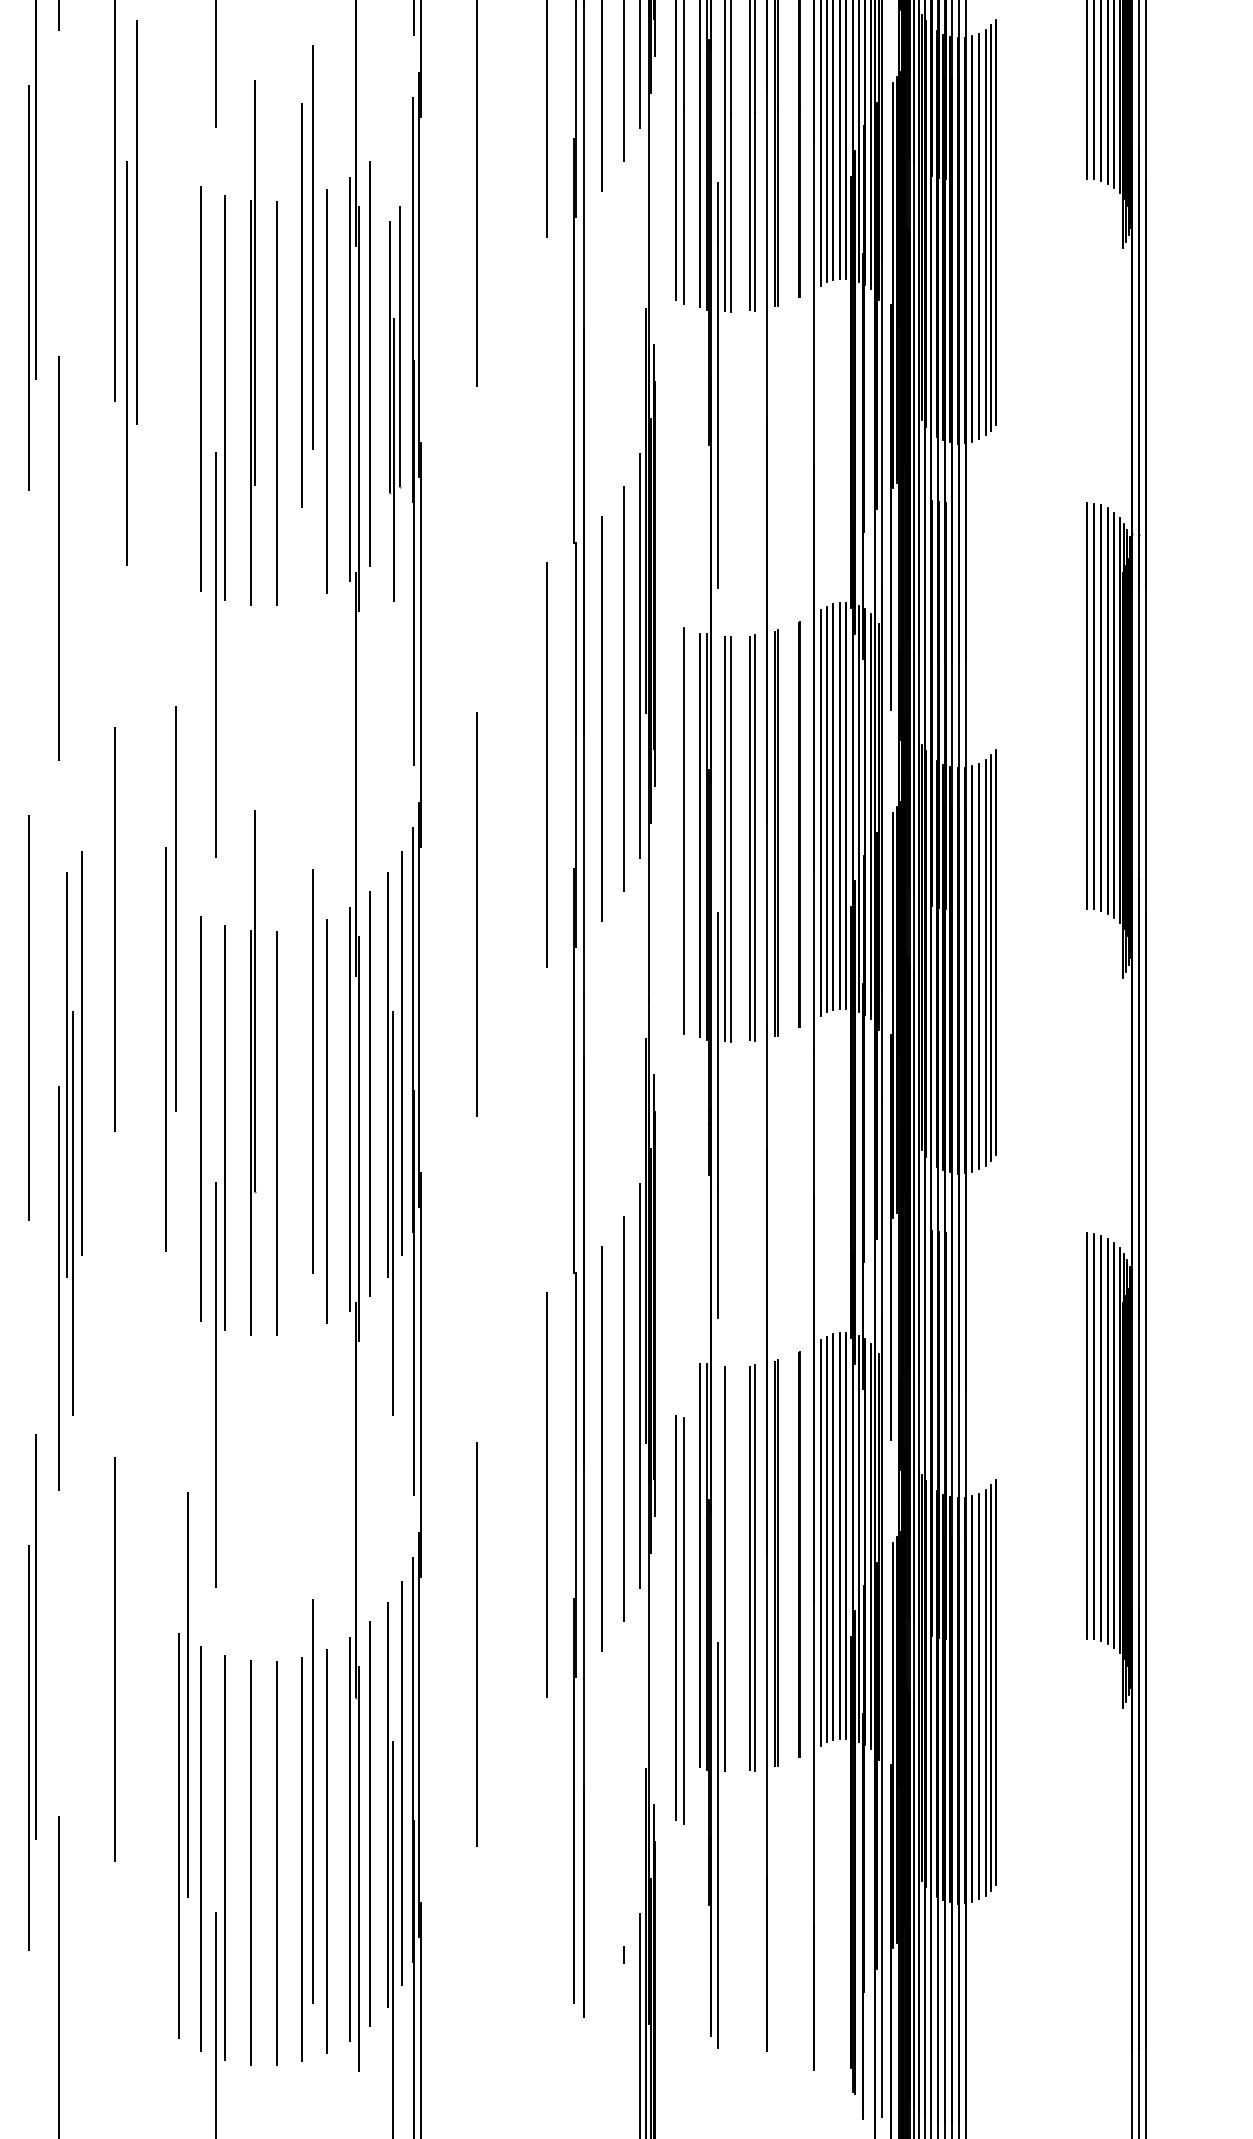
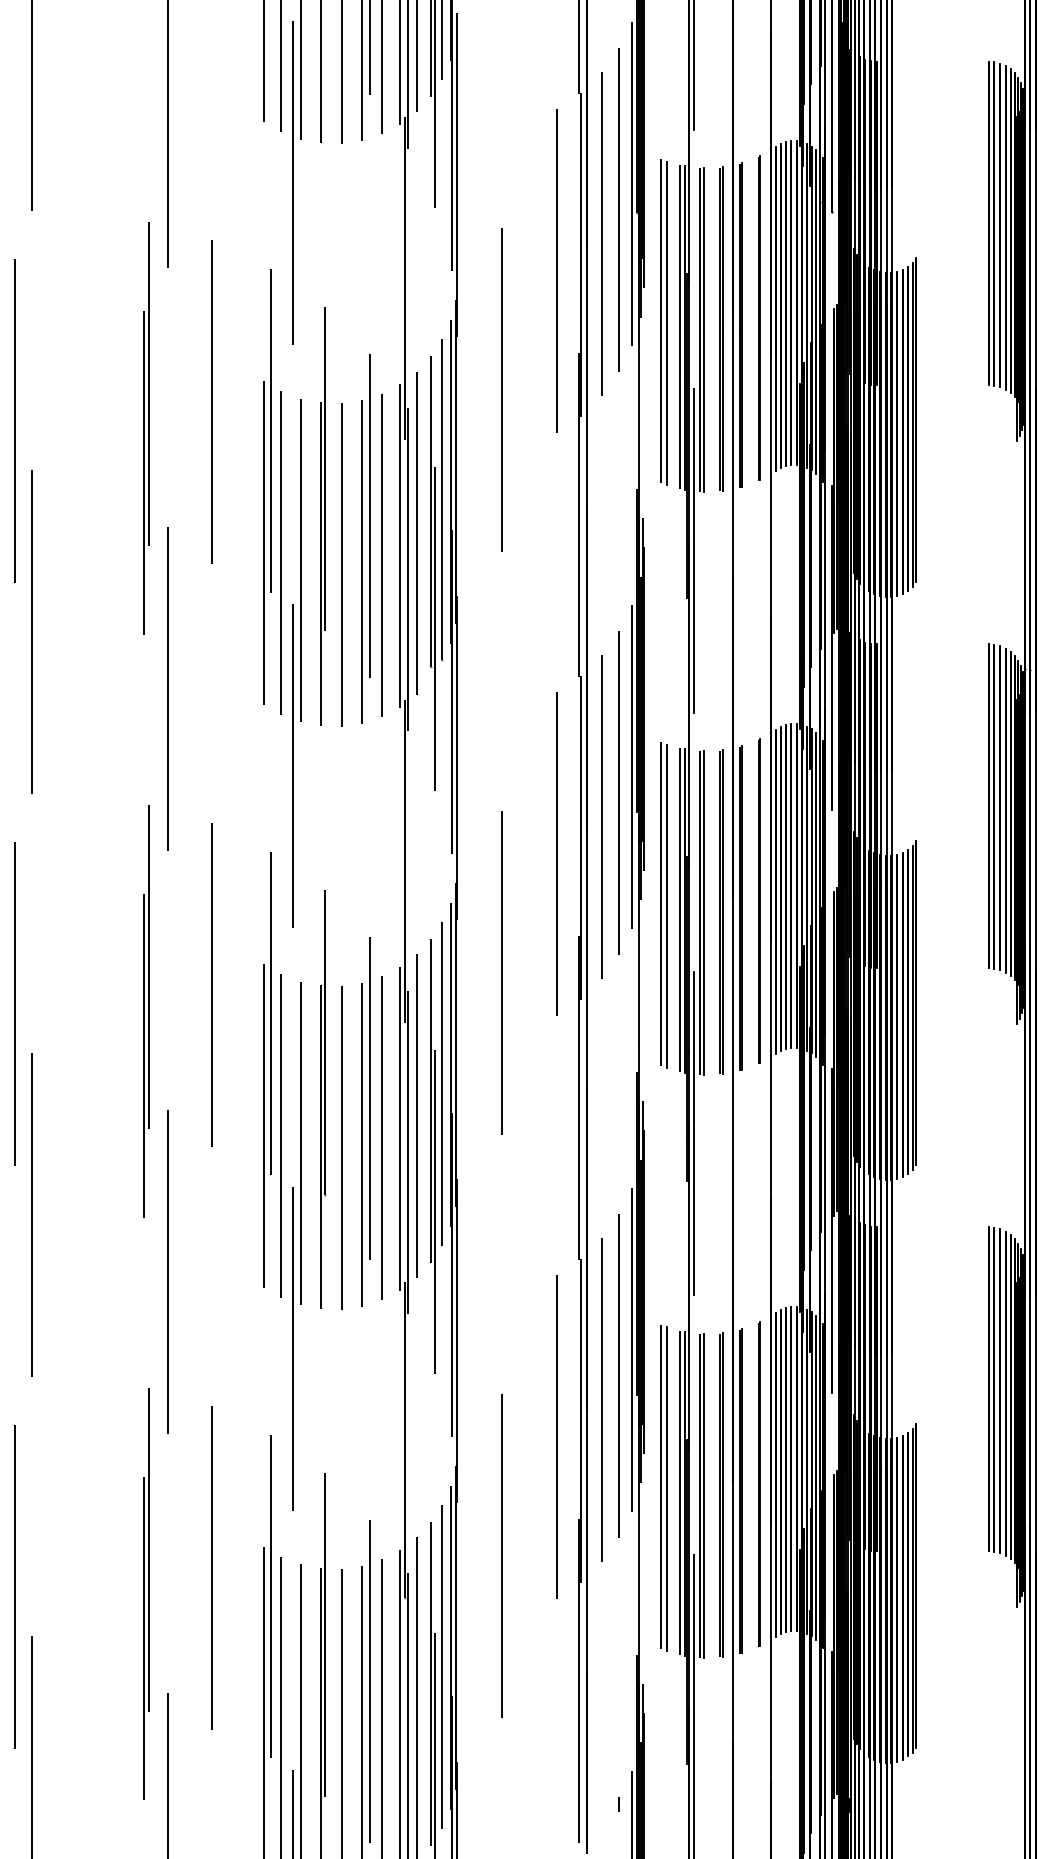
part: (306, 276) -> (365, 538), moved
part: (132, 292) -> (267, 486), moved
part: (395, 402) -> (436, 564), size x1.43
line: (675, 827) -> (660, 903), added
line: (35, 906) -> (149, 966), added
part: (171, 978) -> (267, 1069), moved
line: (302, 1129) -> (362, 1144), added
part: (74, 1132) -> (180, 1147), removed
line: (730, 1569) -> (704, 1496), added
part: (679, 1620) -> (663, 1488), moved
line: (255, 1742) -> (324, 1634), added

